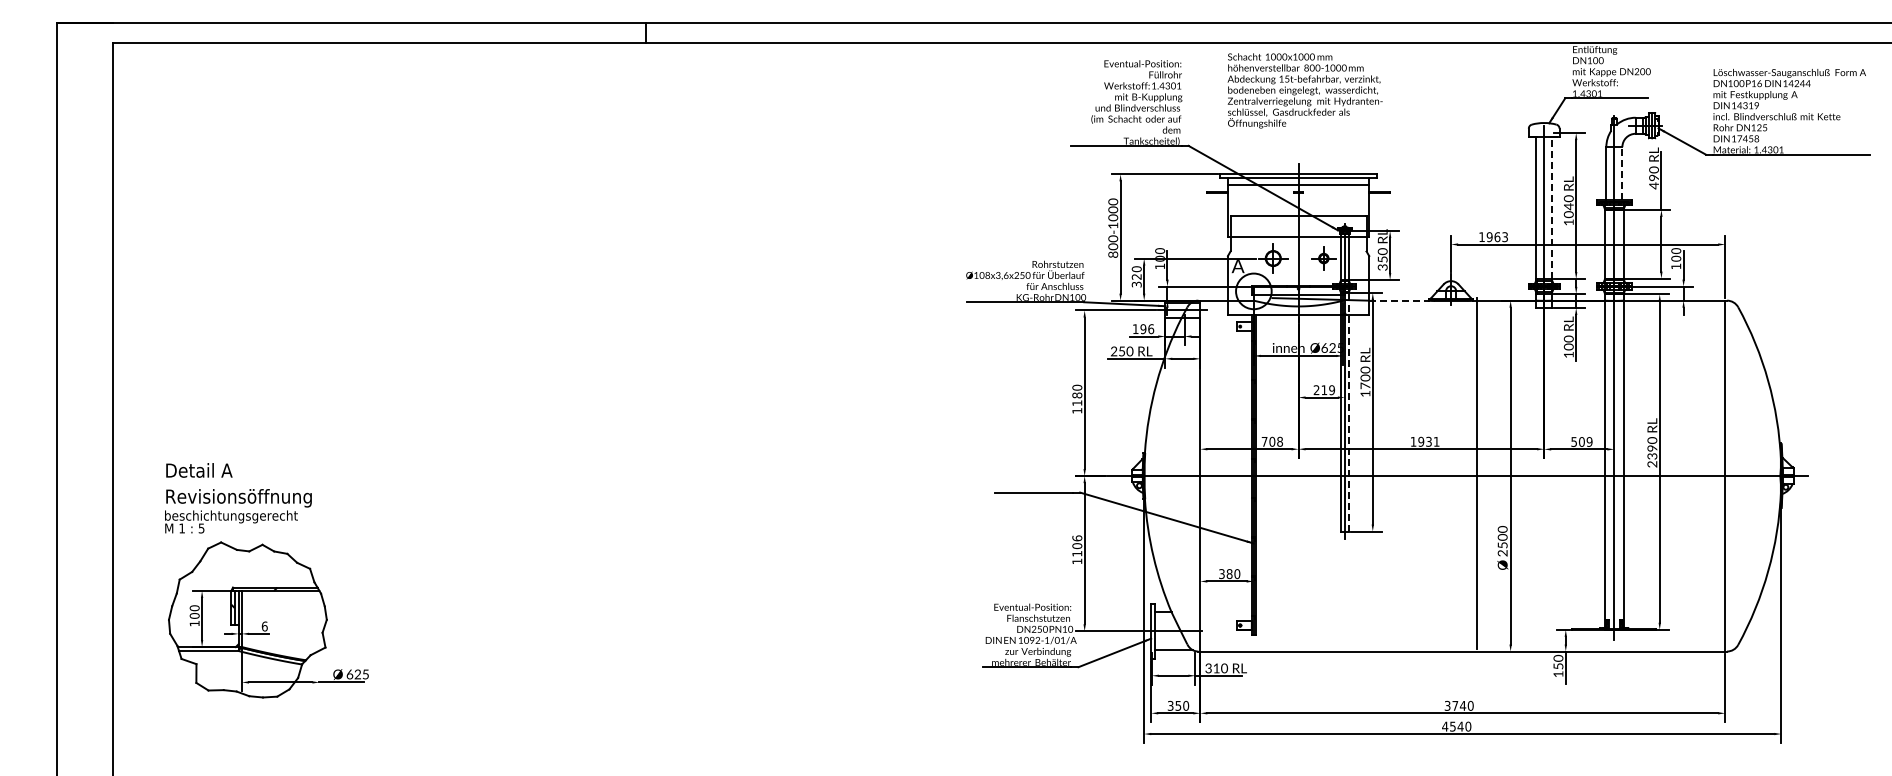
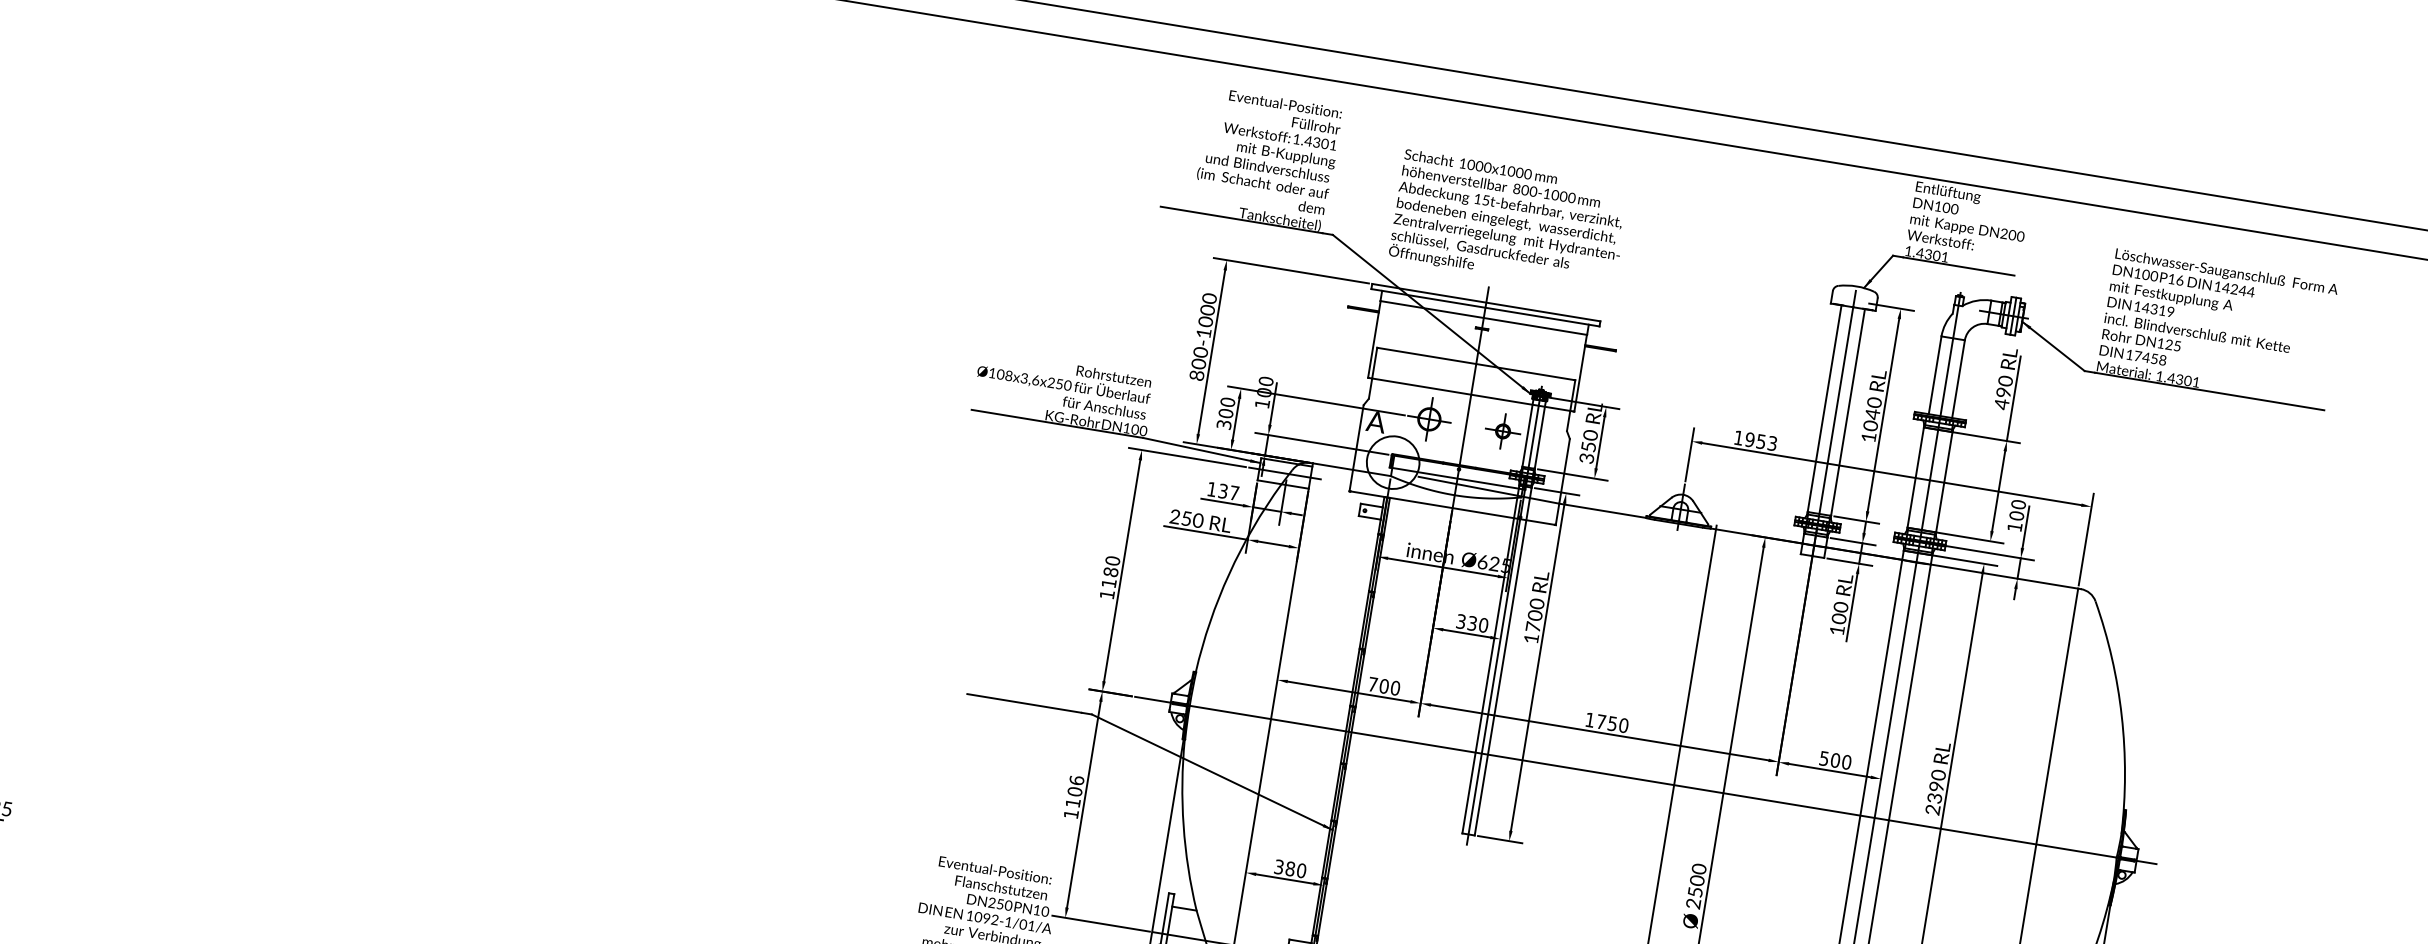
text: (1304, 90) -> (1508, 221), moved
line: (1622, 173) -> (1958, 378), dashed -> solid
line: (1552, 208) -> (1848, 413), dashed -> solid
text: (1497, 237) -> (1761, 442), 1963 -> 1953
text: (1136, 276) -> (1225, 412), 320 -> 300
line: (1399, 300) -> (1603, 510), dashed -> solid
text: (1147, 329) -> (1229, 492), 196 -> 137
text: (1323, 390) -> (1471, 623), 219 -> 330
line: (1349, 411) -> (1503, 660), dashed -> solid
text: (1280, 441) -> (1396, 687), 708 -> 700
text: (1428, 441) -> (1611, 723), 1931 -> 1750
text: (1589, 441) -> (1846, 761), 509 -> 500

